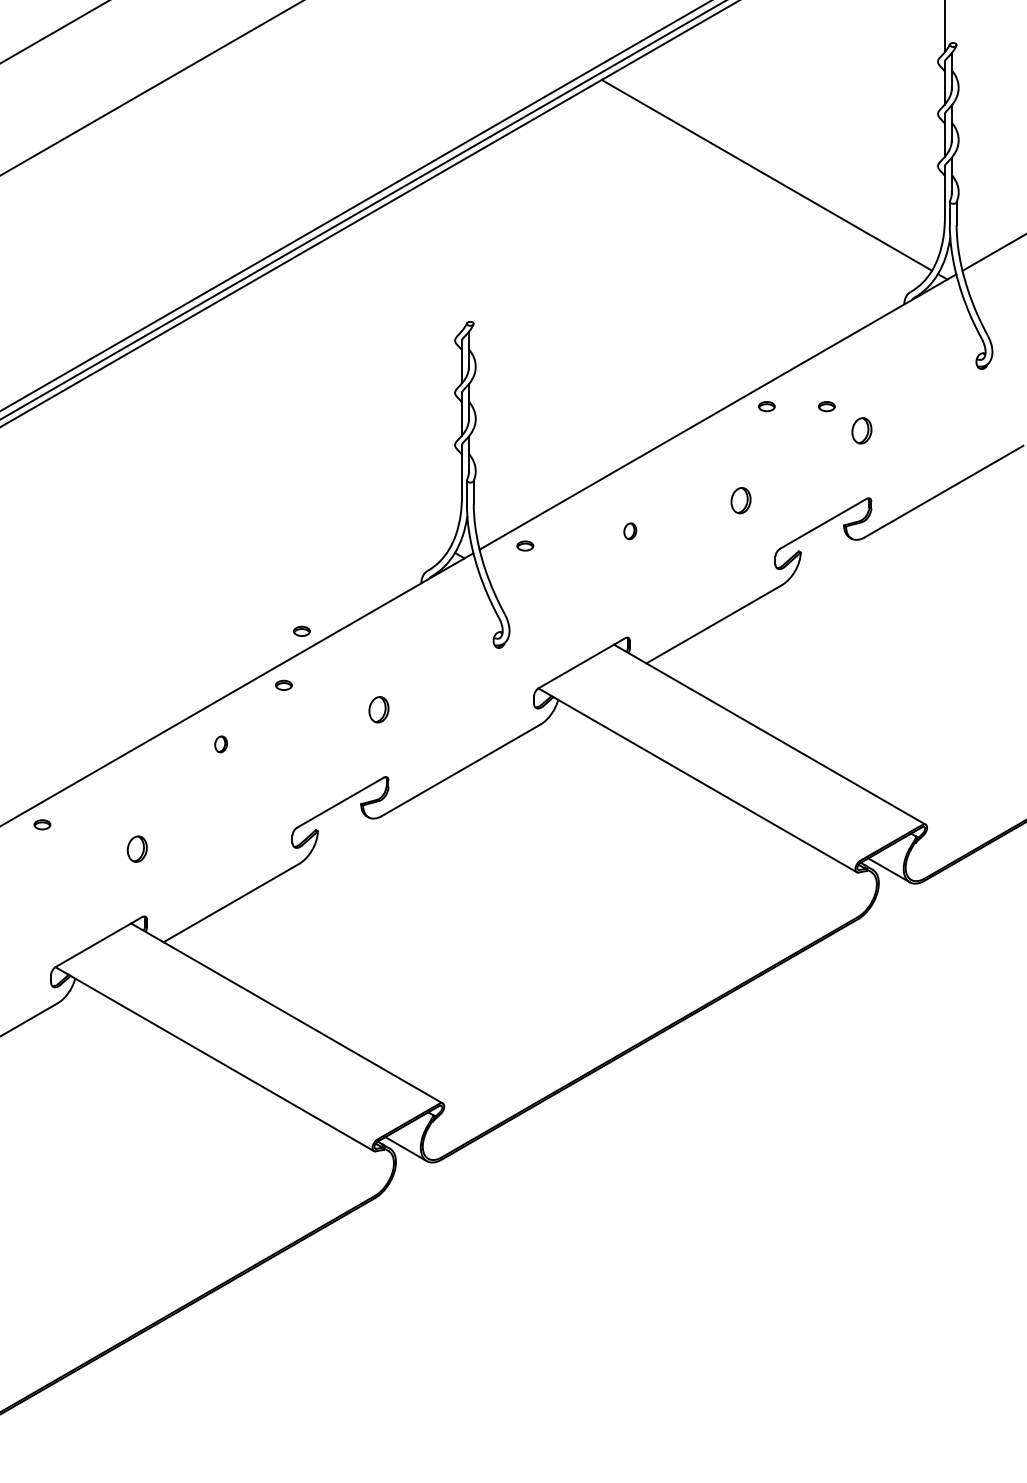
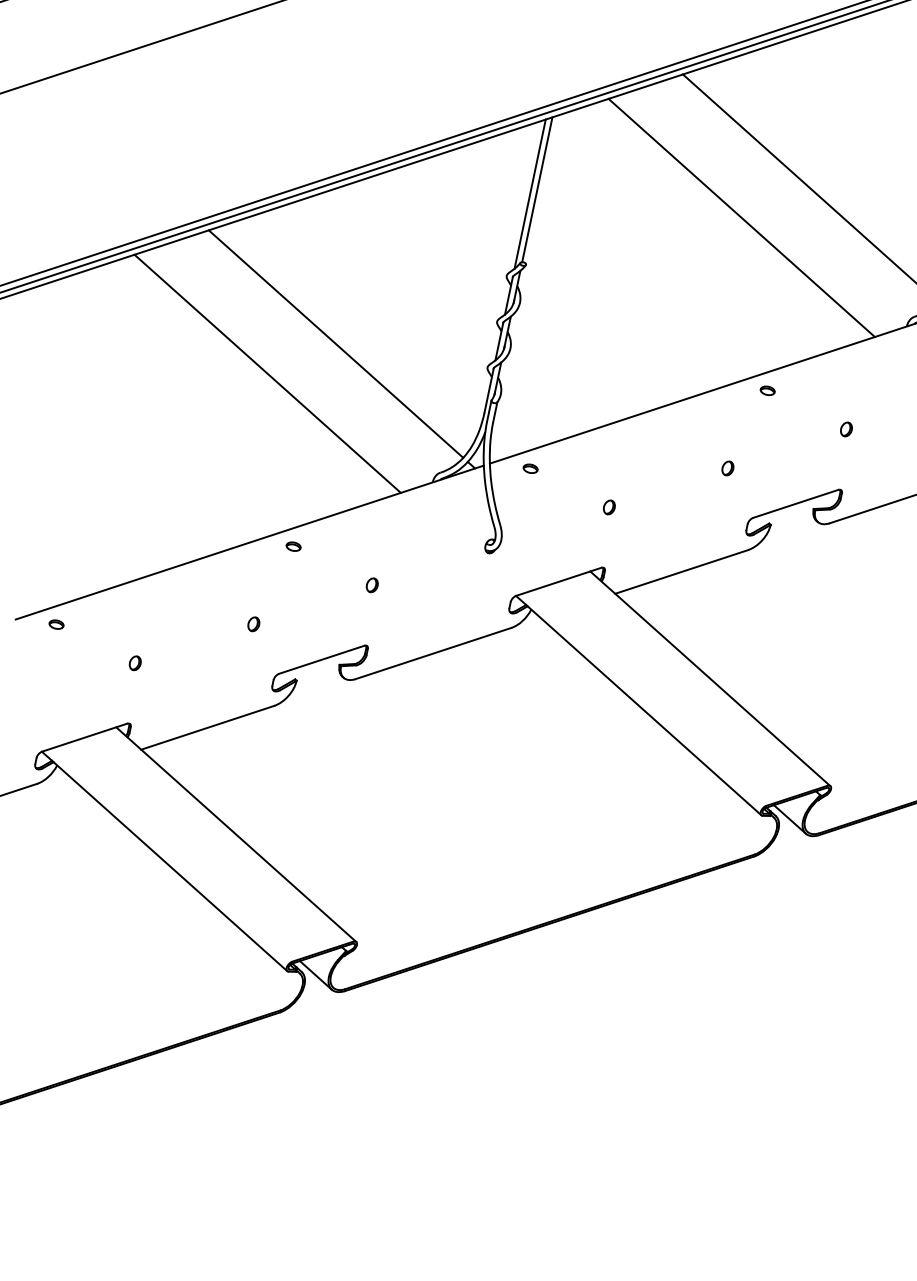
line: (698, 223) -> (741, 217), added
line: (468, 239) -> (536, 189), added
line: (462, 245) -> (530, 193), added
part: (826, 406) -> (820, 401), removed
part: (861, 430) -> (846, 429), size x0.62
line: (283, 453) -> (335, 343), added
part: (740, 500) -> (727, 468), size x0.62
line: (215, 502) -> (267, 373), added
part: (630, 531) -> (609, 507), moved
part: (301, 630) -> (319, 501), removed
part: (378, 709) -> (372, 585), size x0.62
part: (220, 744) -> (253, 624), moved
part: (137, 848) -> (135, 662), size x0.62

